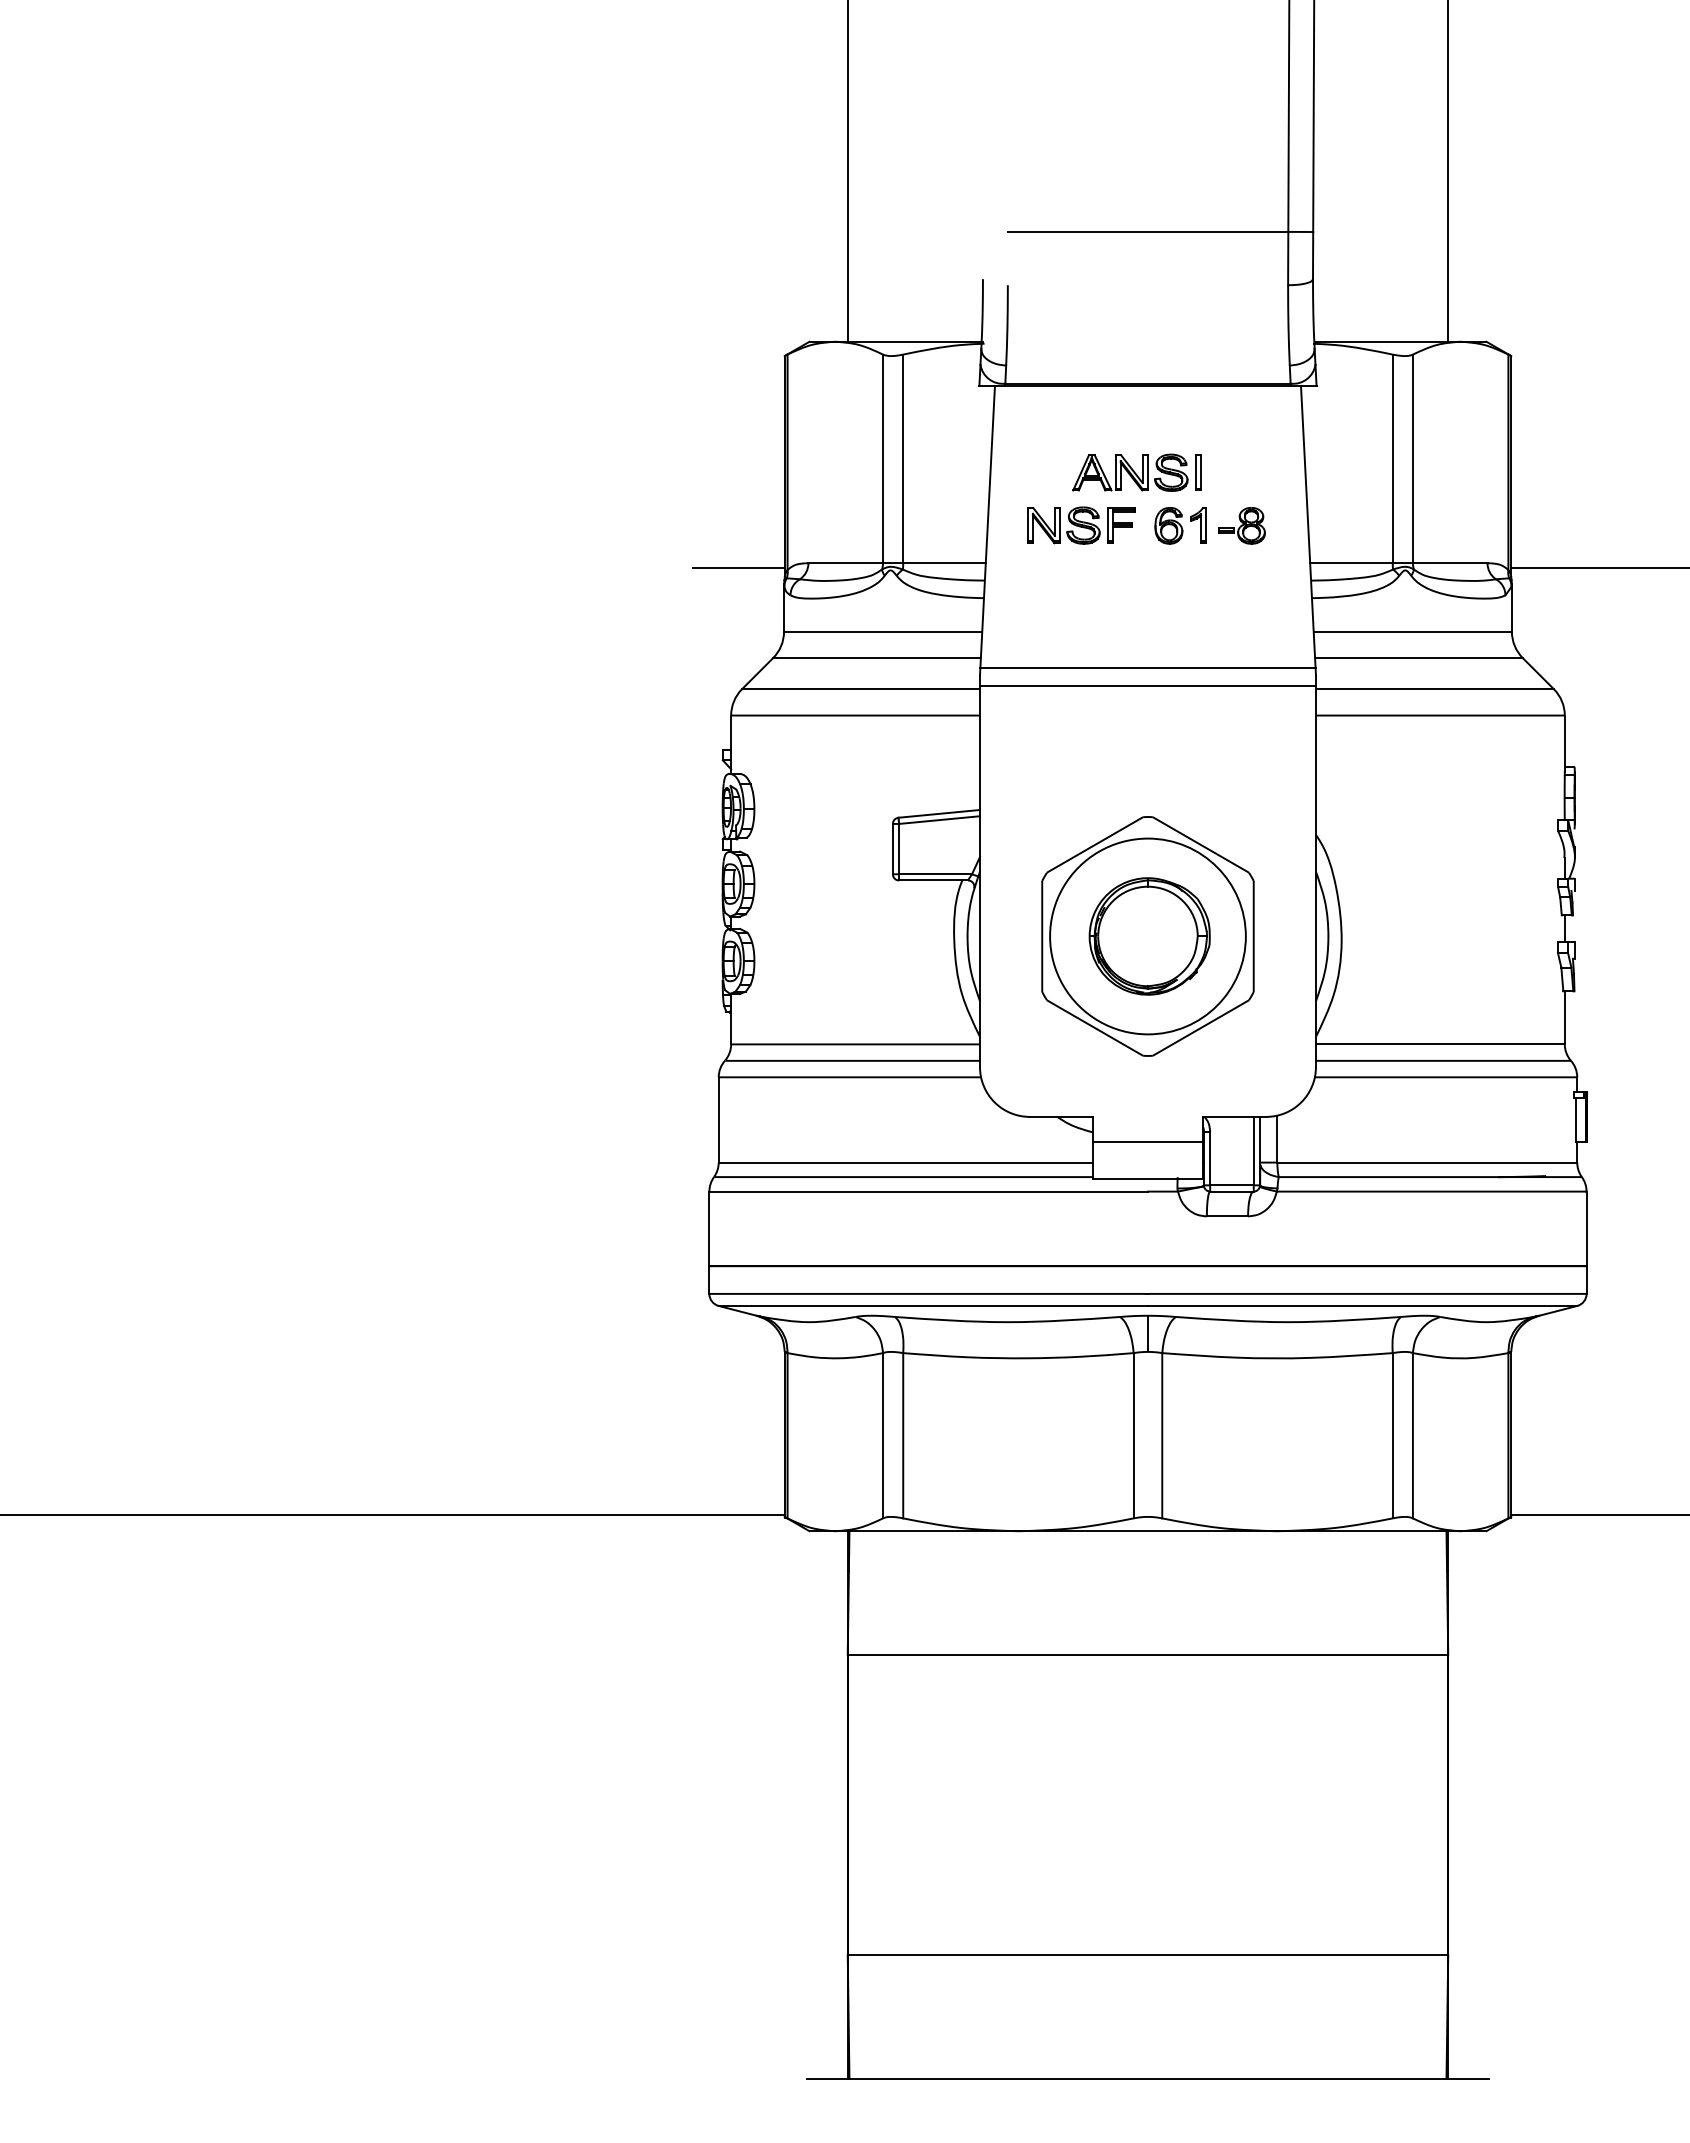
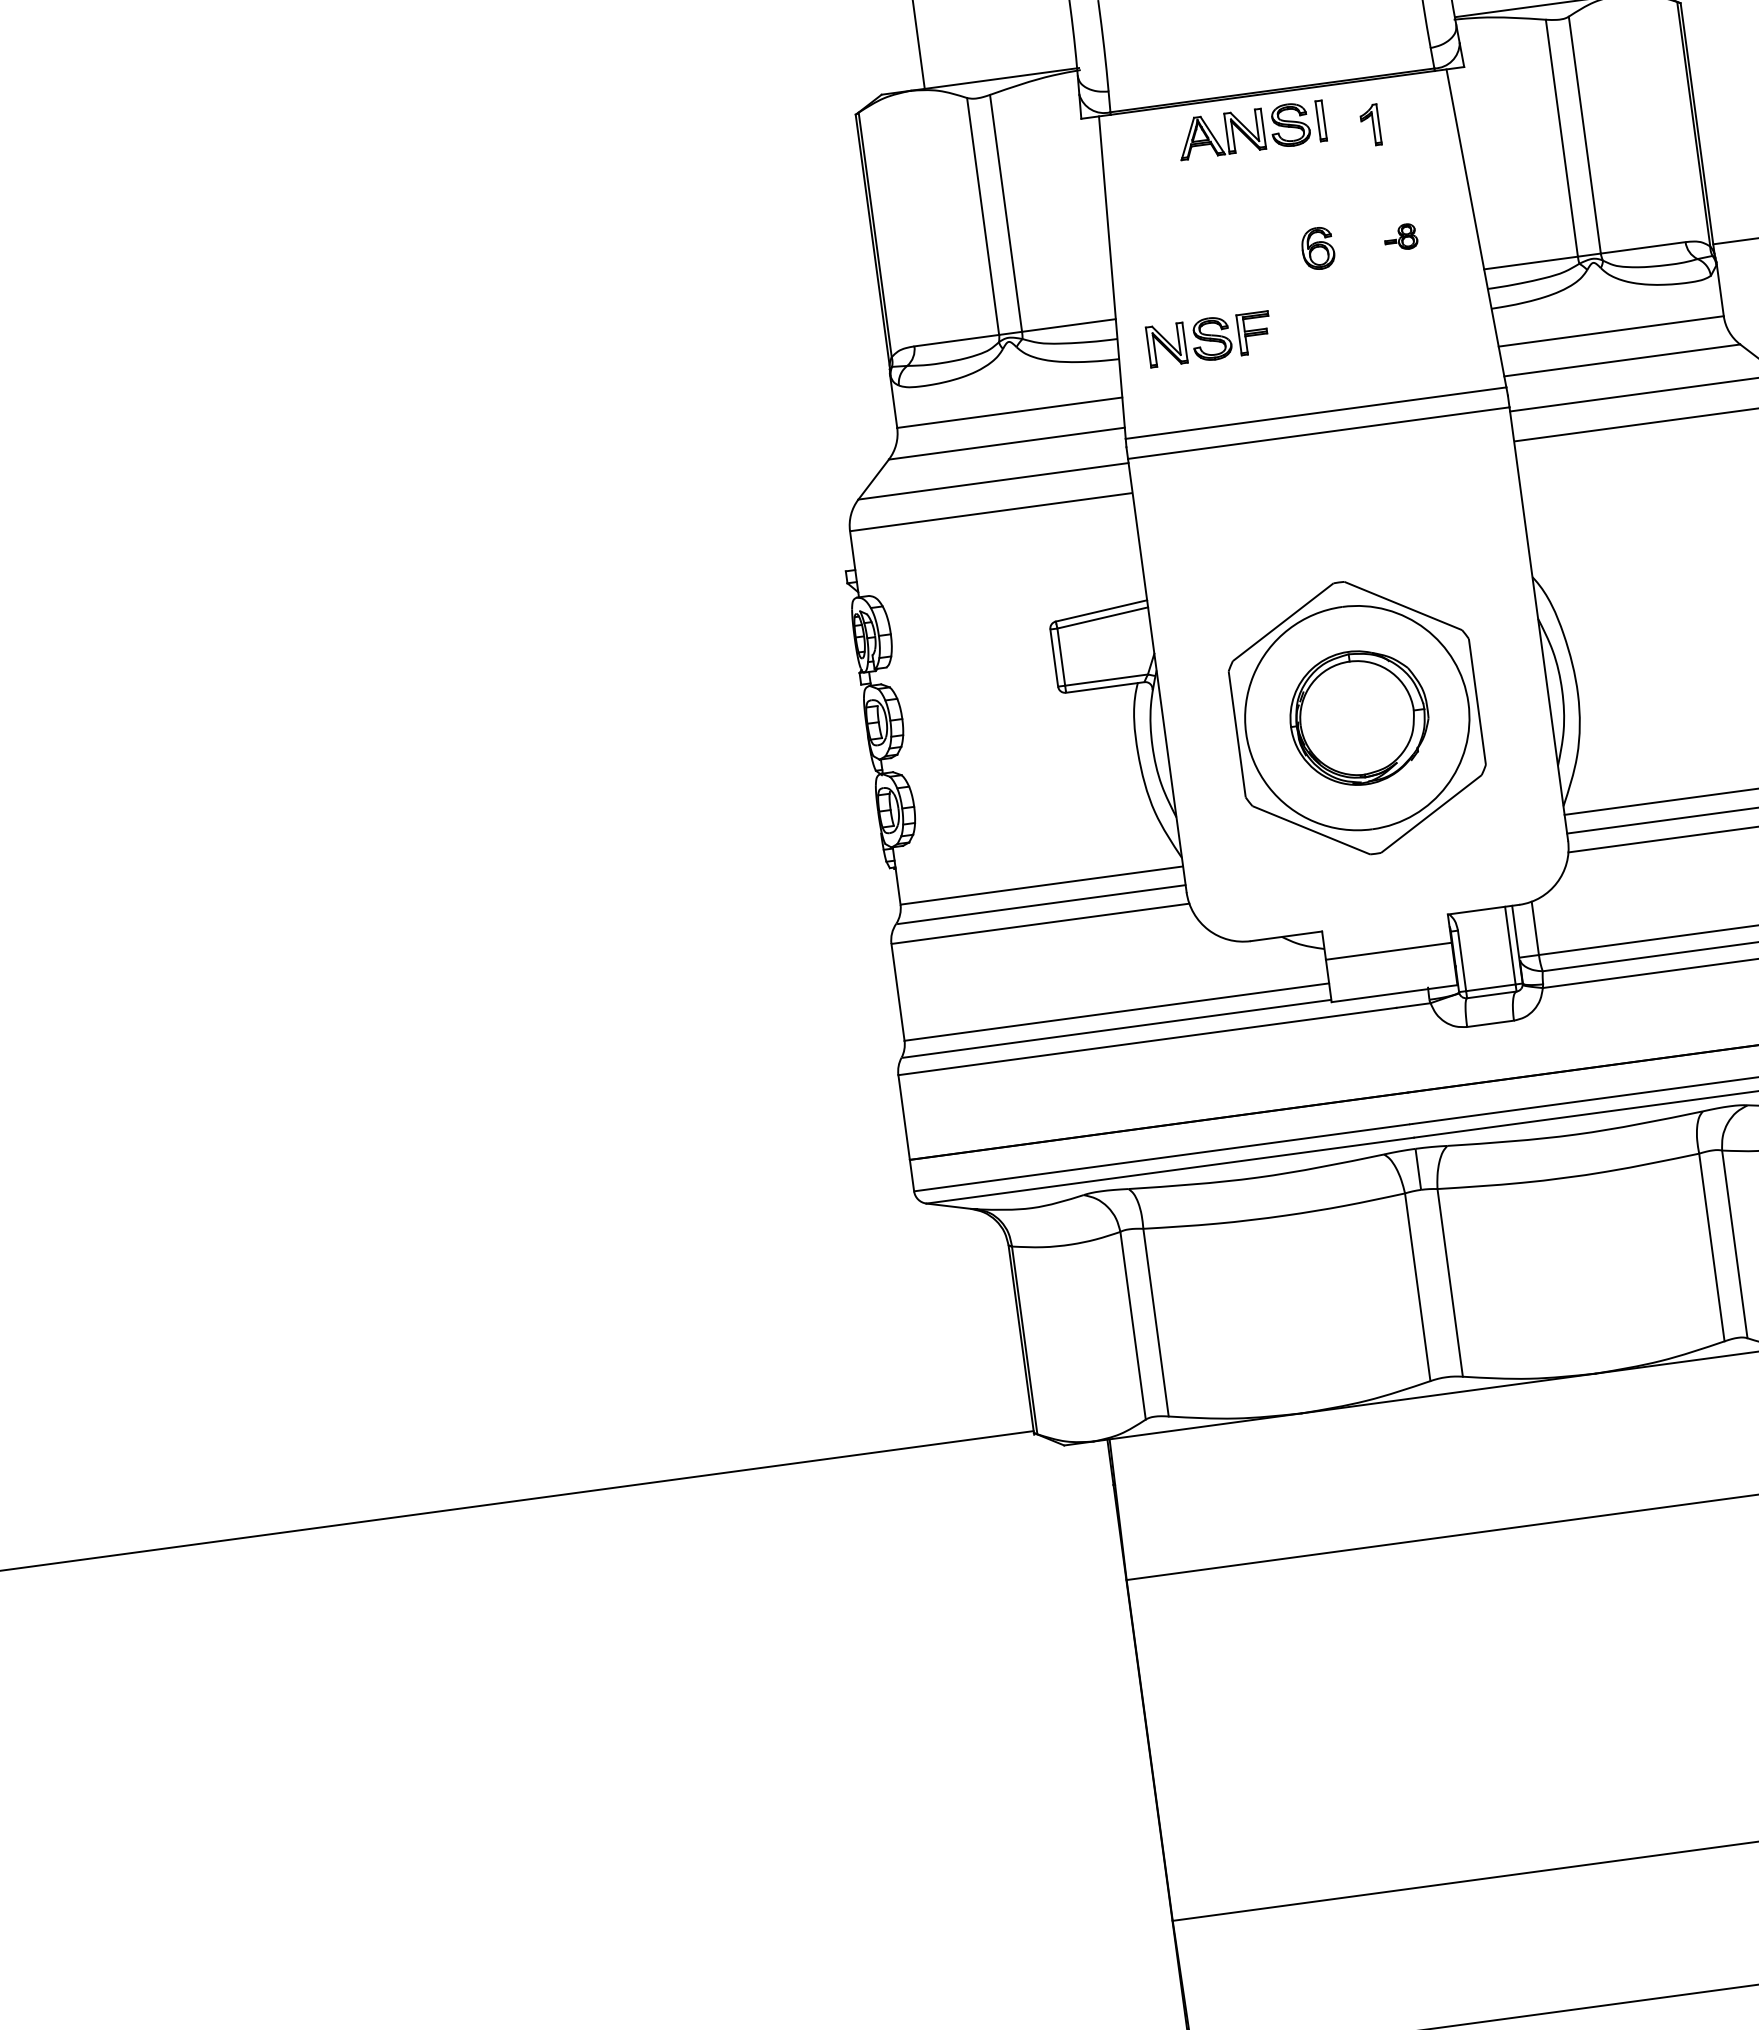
part: (1136, 472) -> (1250, 130), moved
part: (1081, 525) -> (1209, 339), moved
part: (1198, 525) -> (1370, 125), moved
part: (1241, 525) -> (1400, 237), size x0.6
line: (738, 568) -> (835, 363), removed

